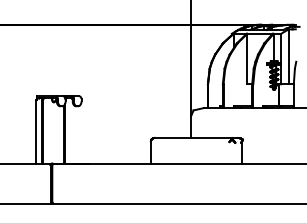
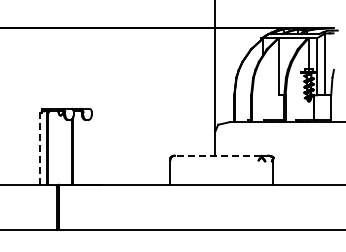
line: (35, 132) -> (40, 149), solid -> dashed
line: (192, 137) -> (217, 155), solid -> dashed

